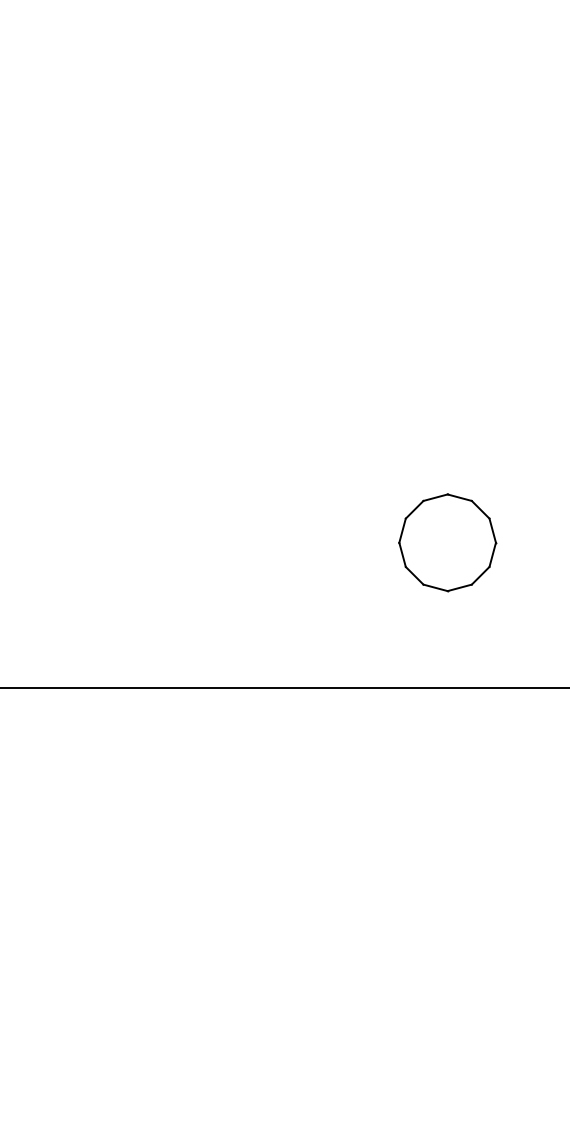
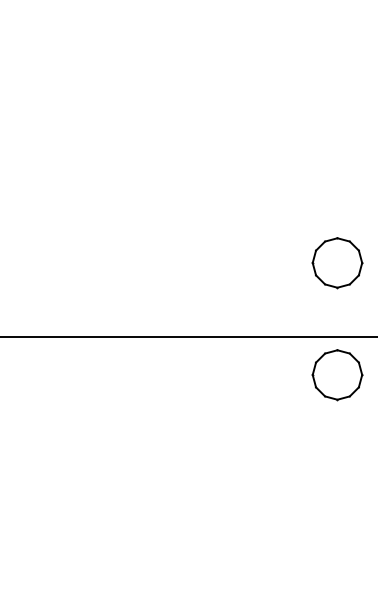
part: (447, 762) -> (337, 375), added

